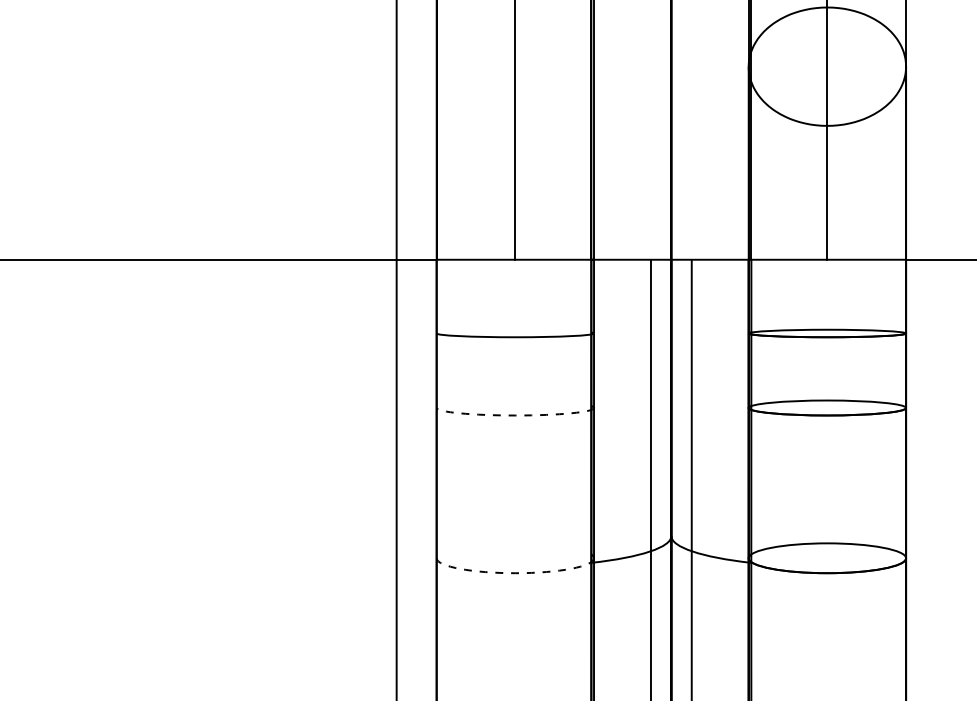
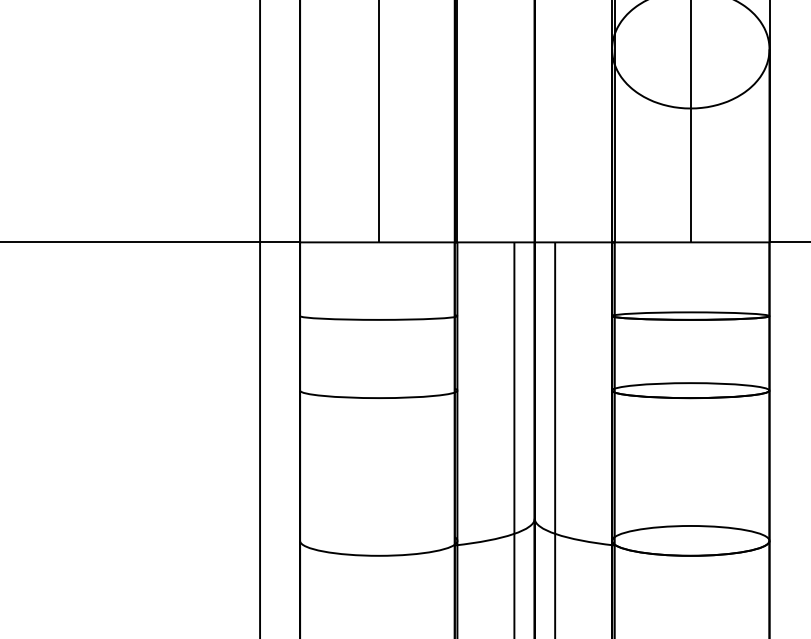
arc: (515, 415) -> (378, 398), dashed -> solid
arc: (515, 573) -> (378, 556), dashed -> solid

